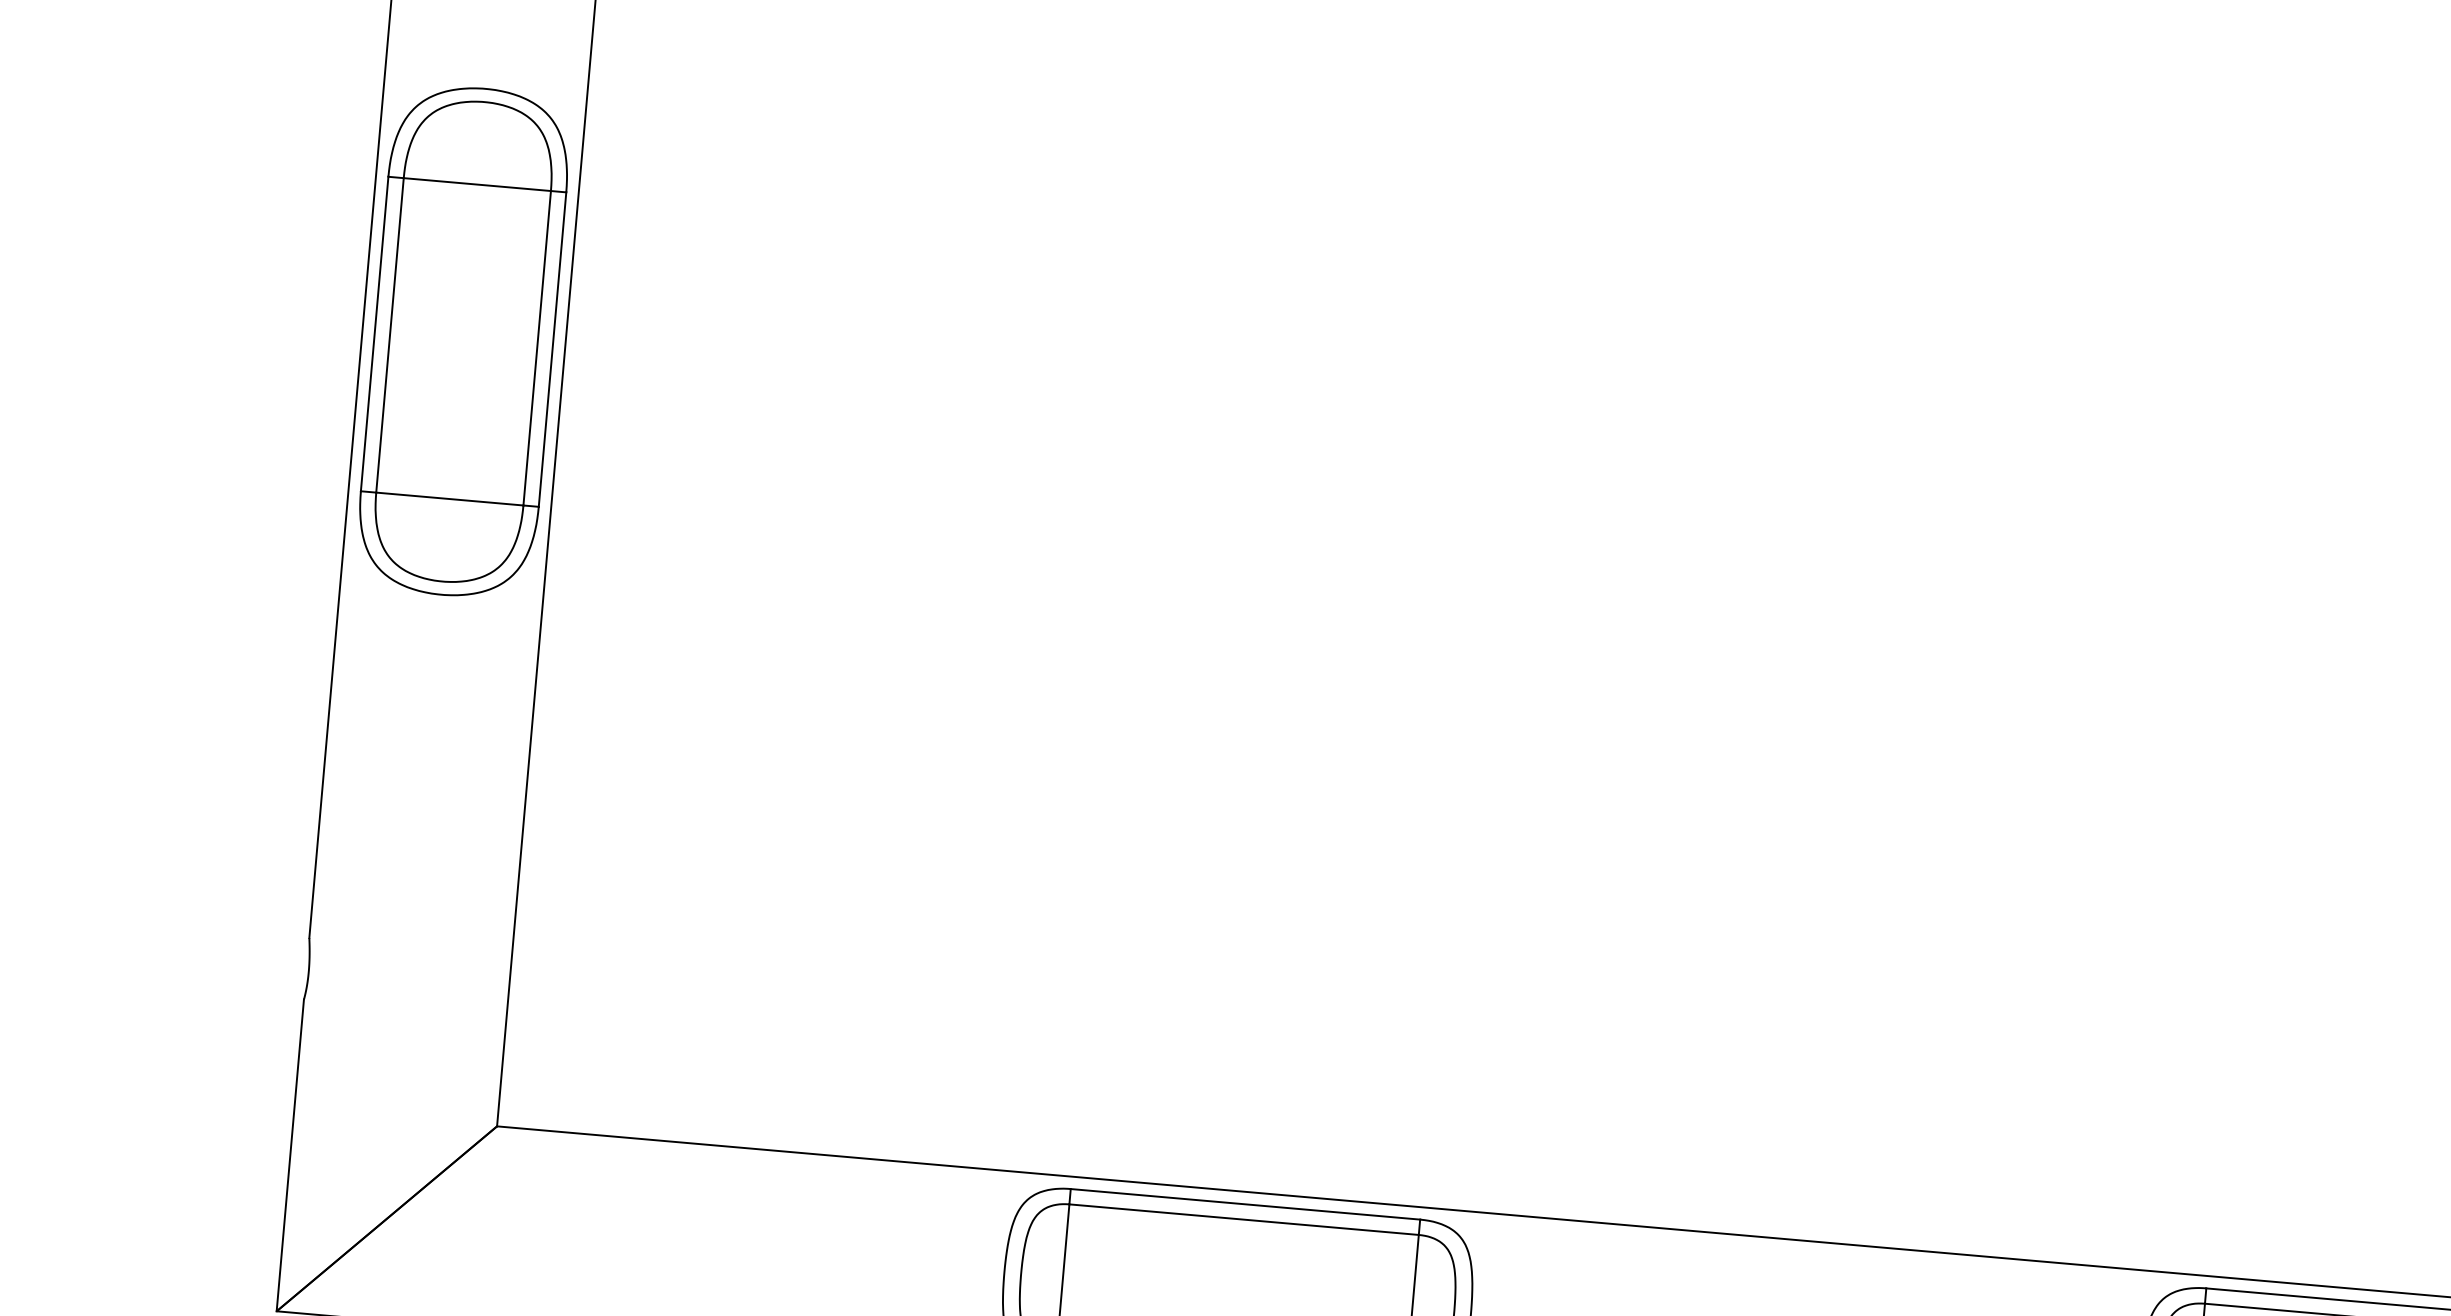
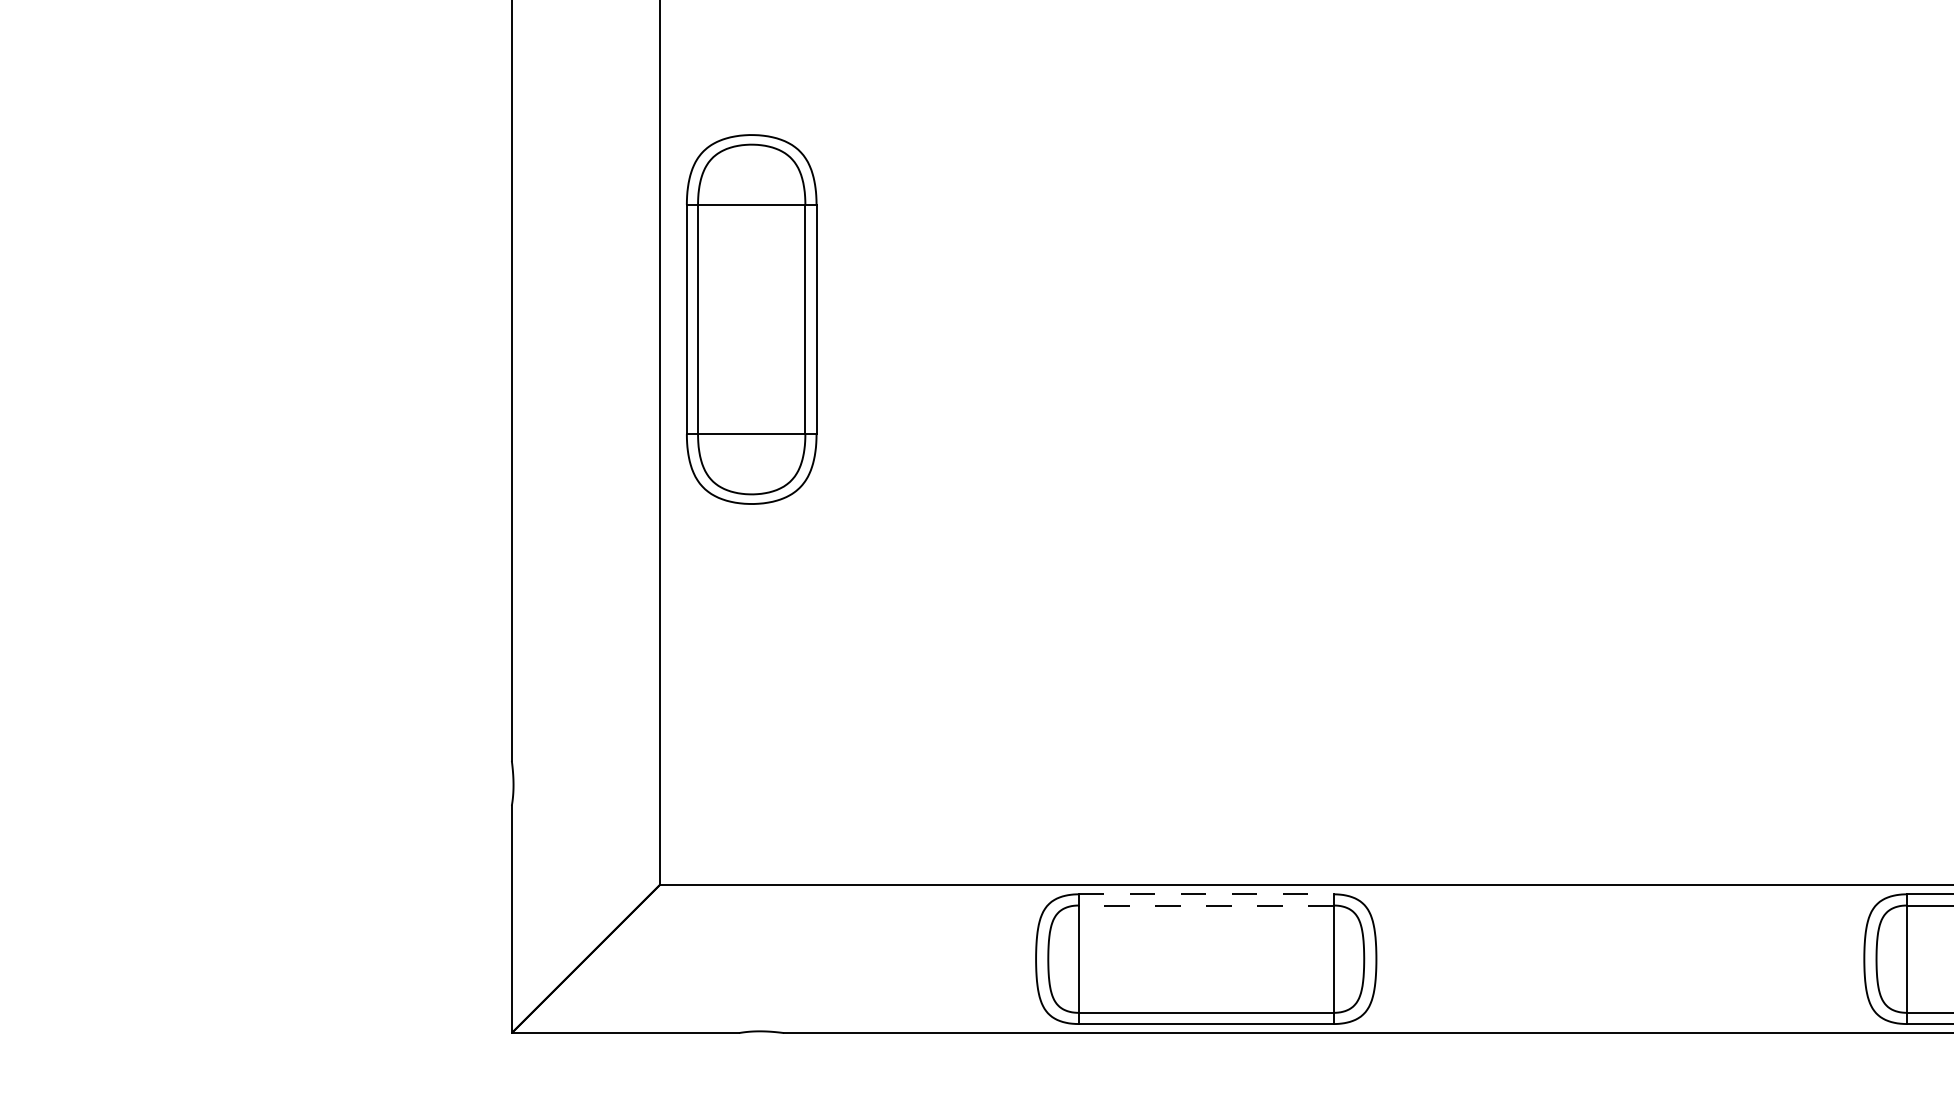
part: (463, 341) -> (751, 319), moved
line: (1245, 1204) -> (1206, 894), solid -> dashed
line: (1243, 1219) -> (1205, 905), solid -> dashed

